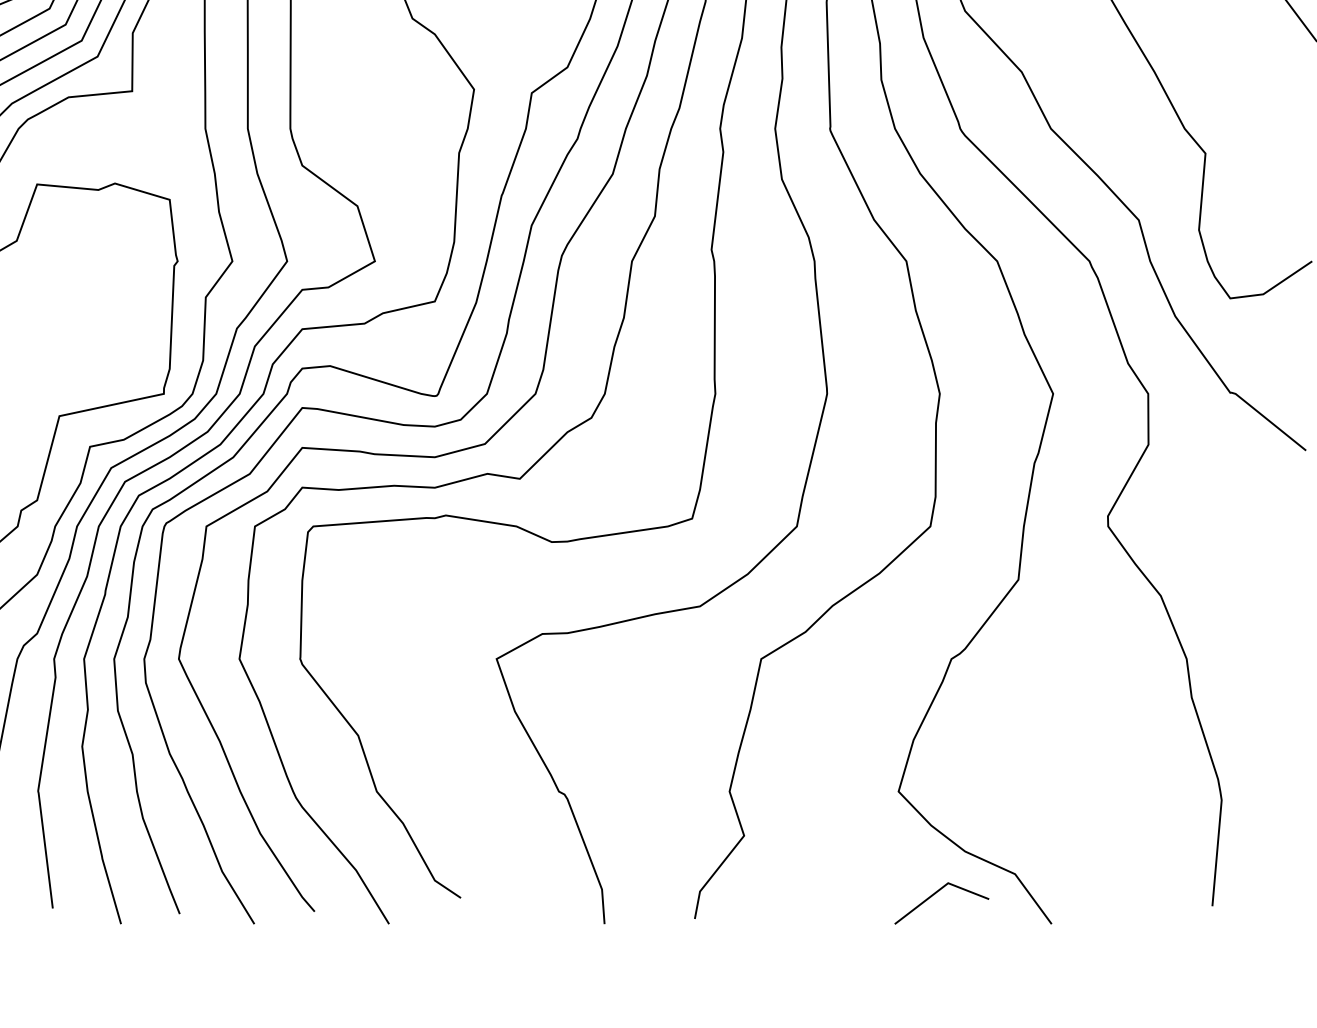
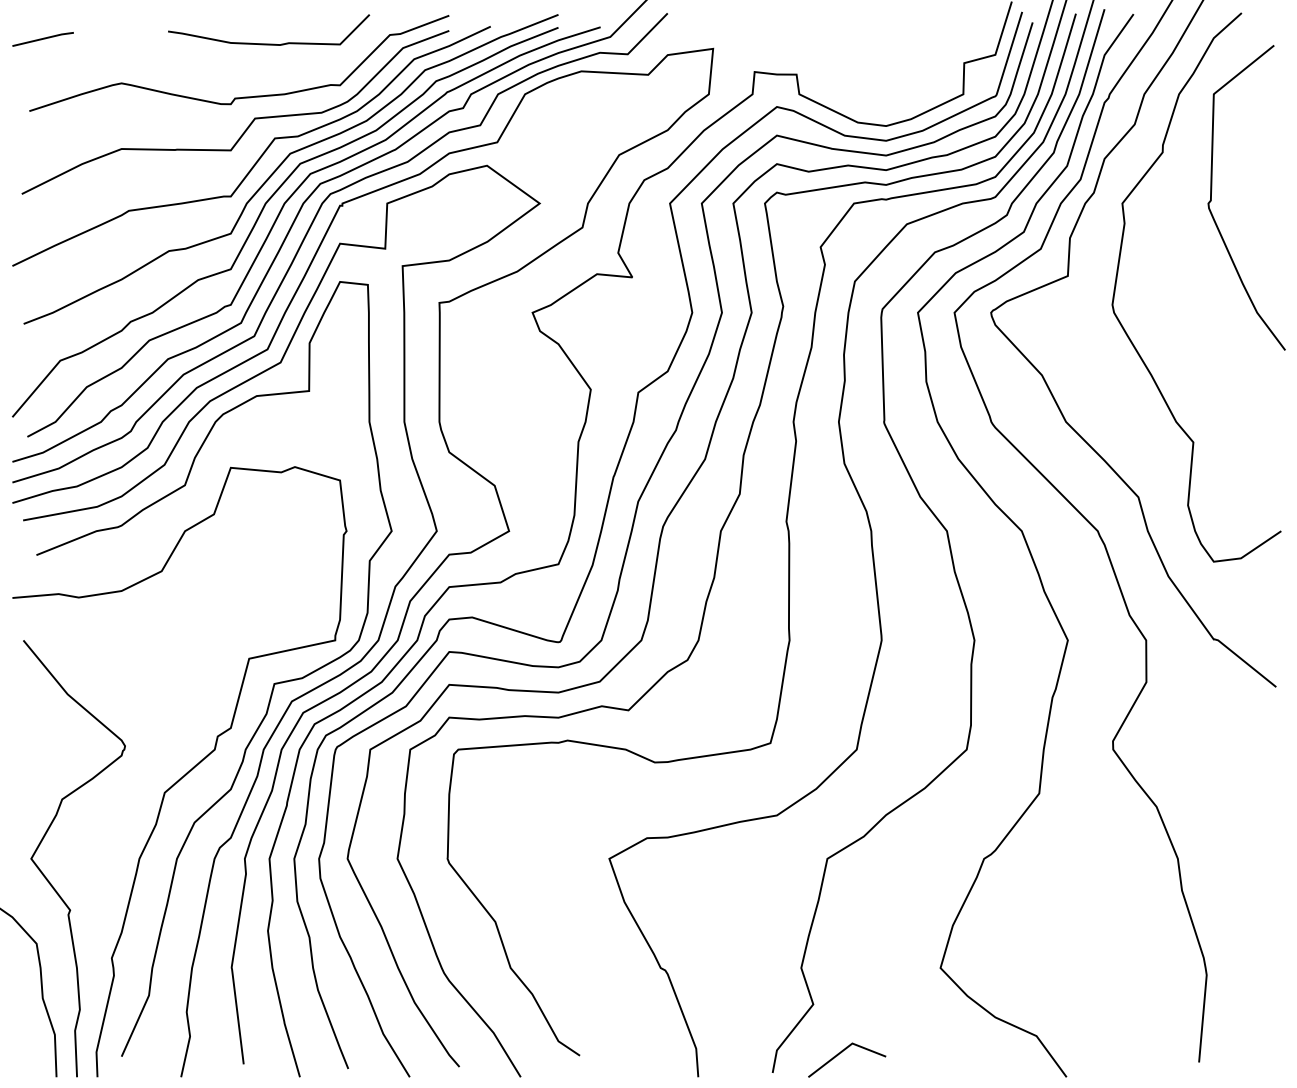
line: (934, 895) -> (841, 1053), moved

